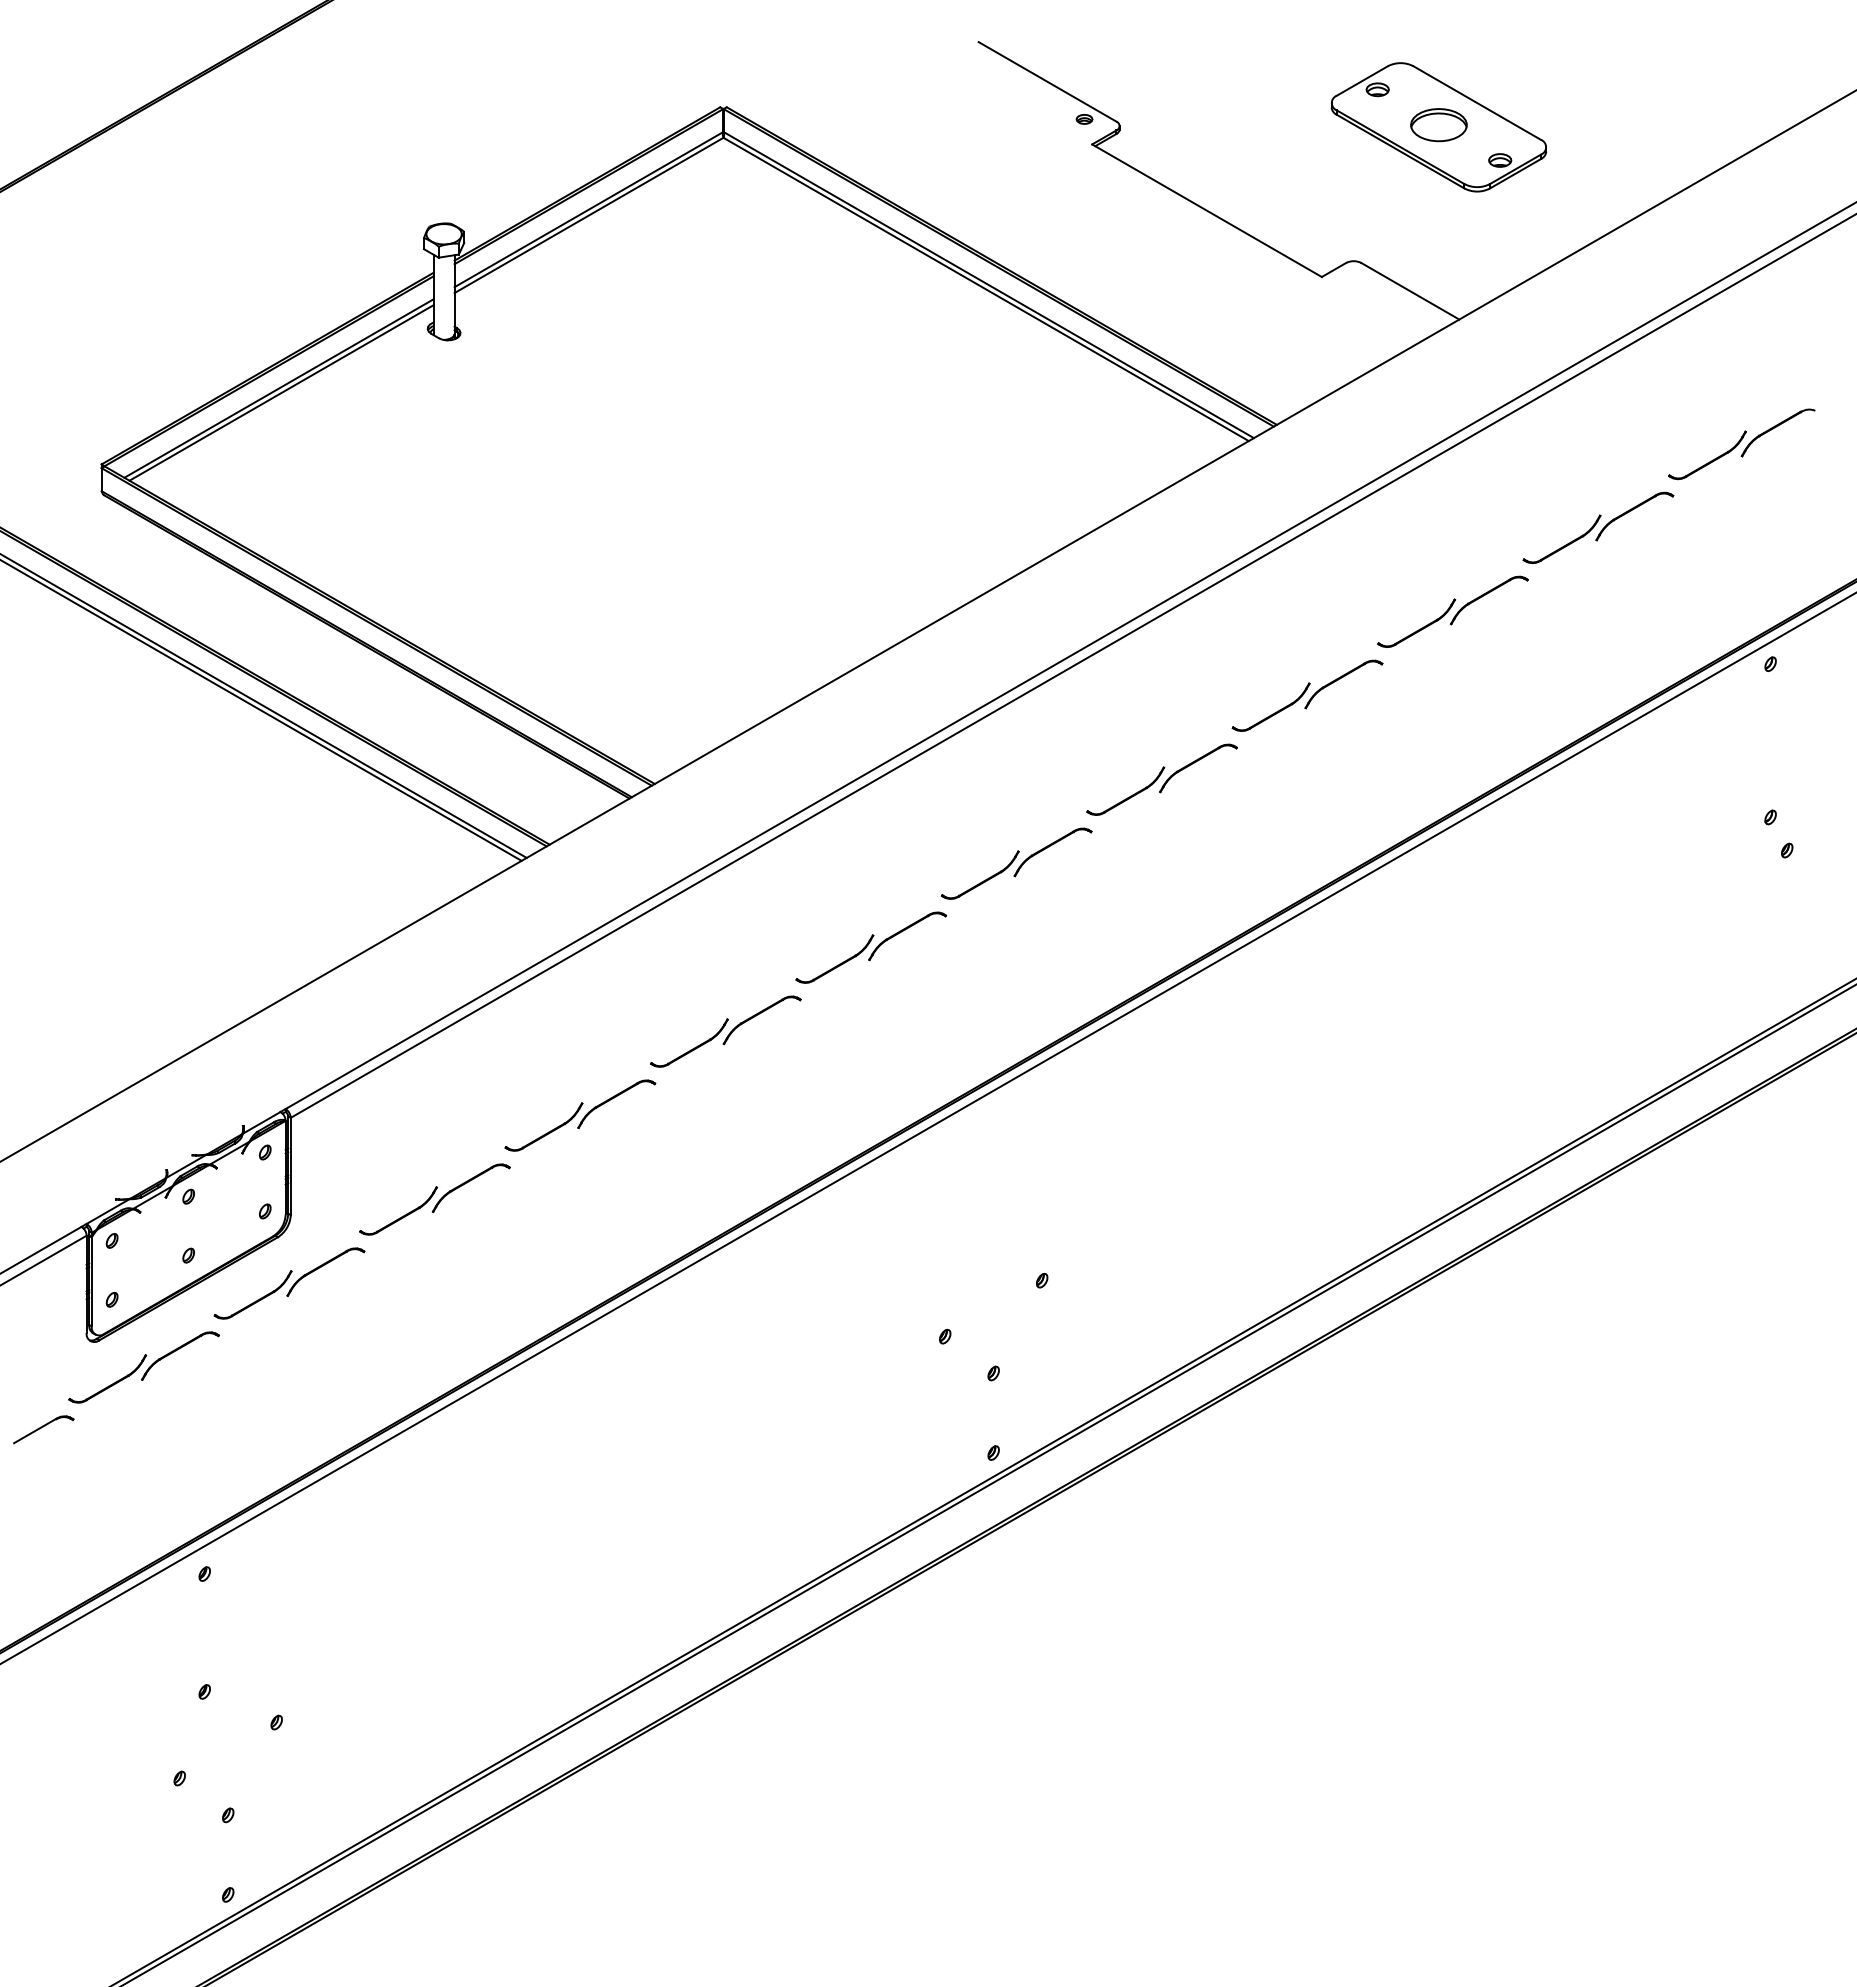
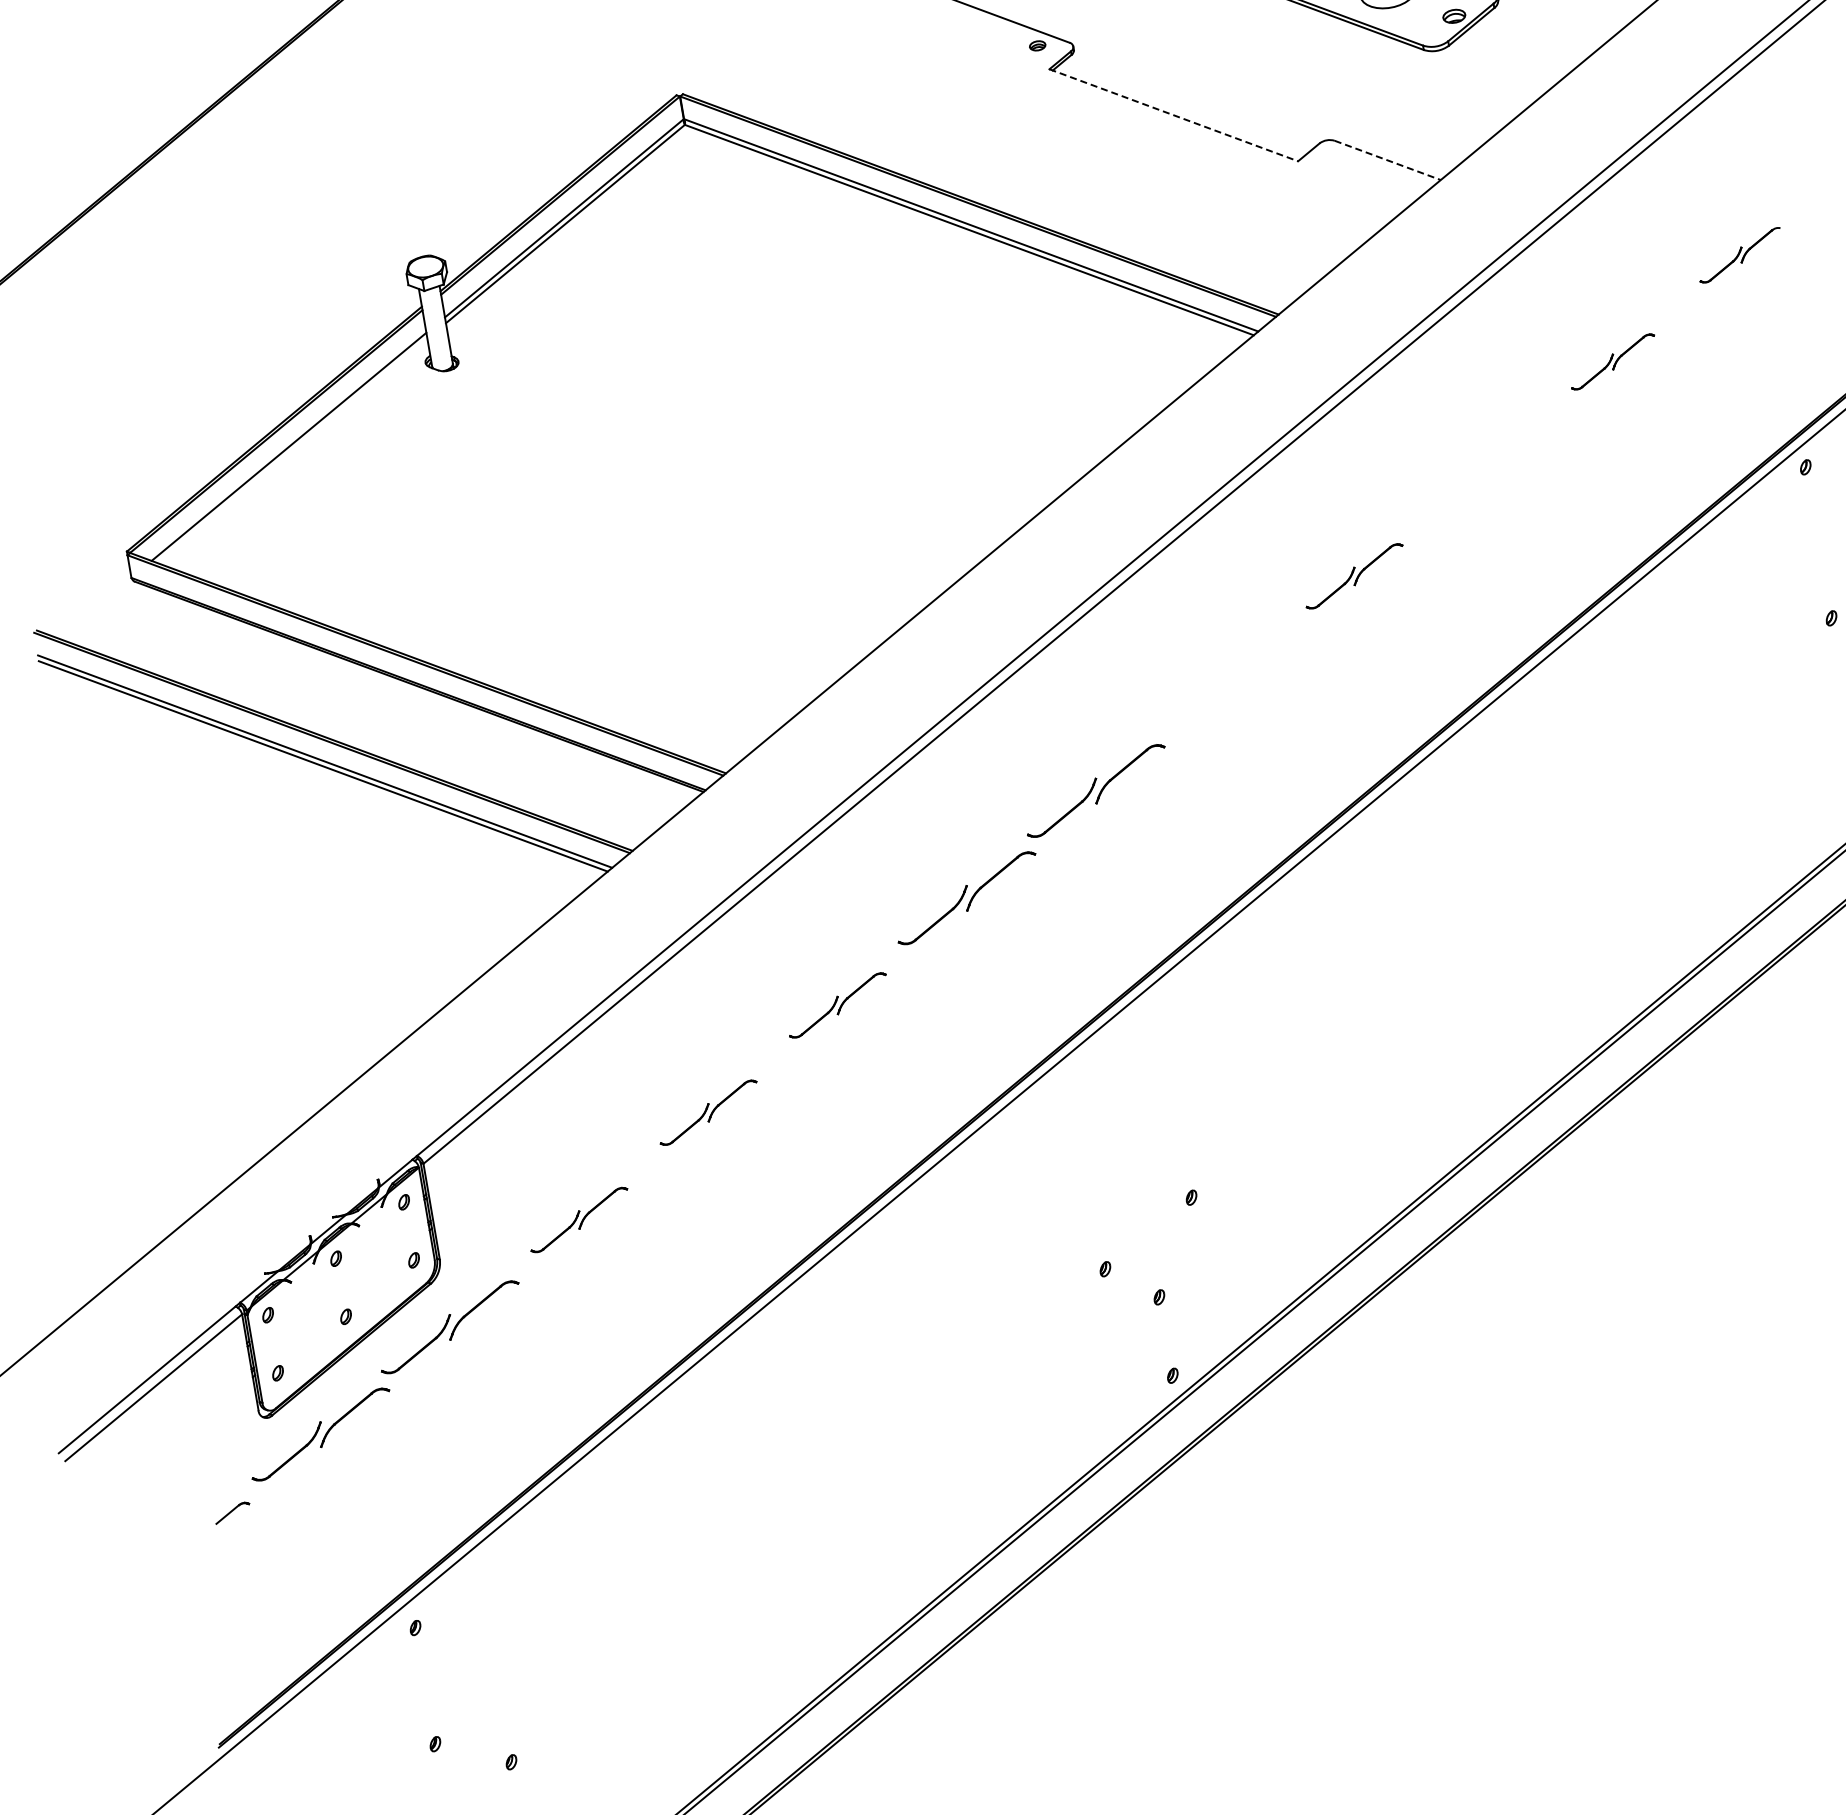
line: (1207, 210) -> (1174, 114), solid -> dashed
line: (1410, 291) -> (1387, 160), solid -> dashed
line: (281, 392) -> (292, 450), removed
part: (1741, 444) -> (1740, 255), size x0.6
part: (1598, 527) -> (1613, 361), size x0.6
part: (1452, 611) -> (1483, 468), removed
part: (1307, 695) -> (1354, 576), size x0.7
part: (1161, 779) -> (1224, 683), removed
part: (725, 1031) -> (837, 1005), size x0.7
part: (580, 1115) -> (708, 1112), size x0.7
part: (434, 1199) -> (578, 1220), size x0.7
part: (43, 1429) -> (232, 1512), size x0.6

